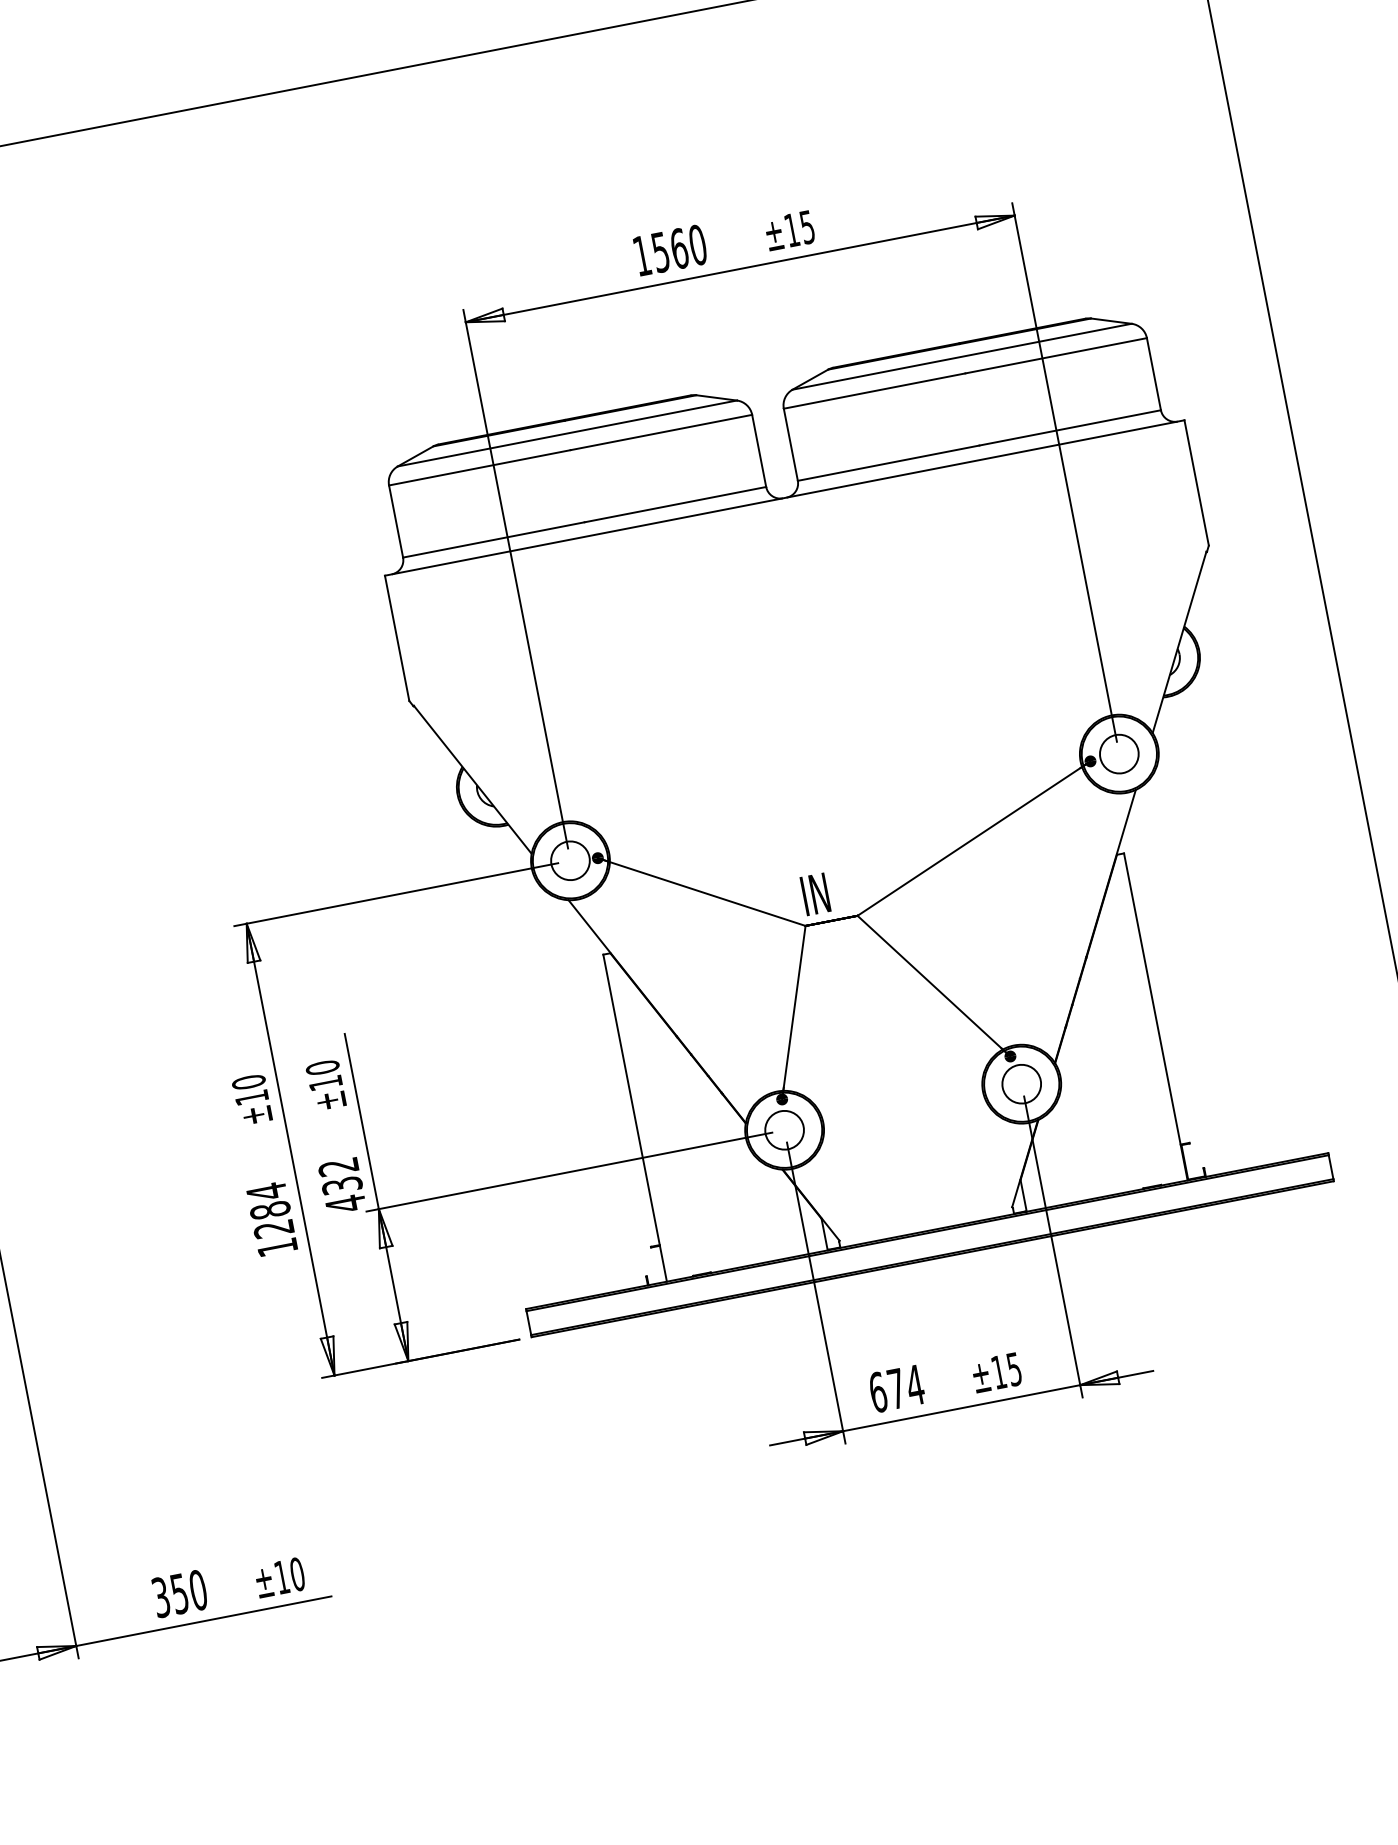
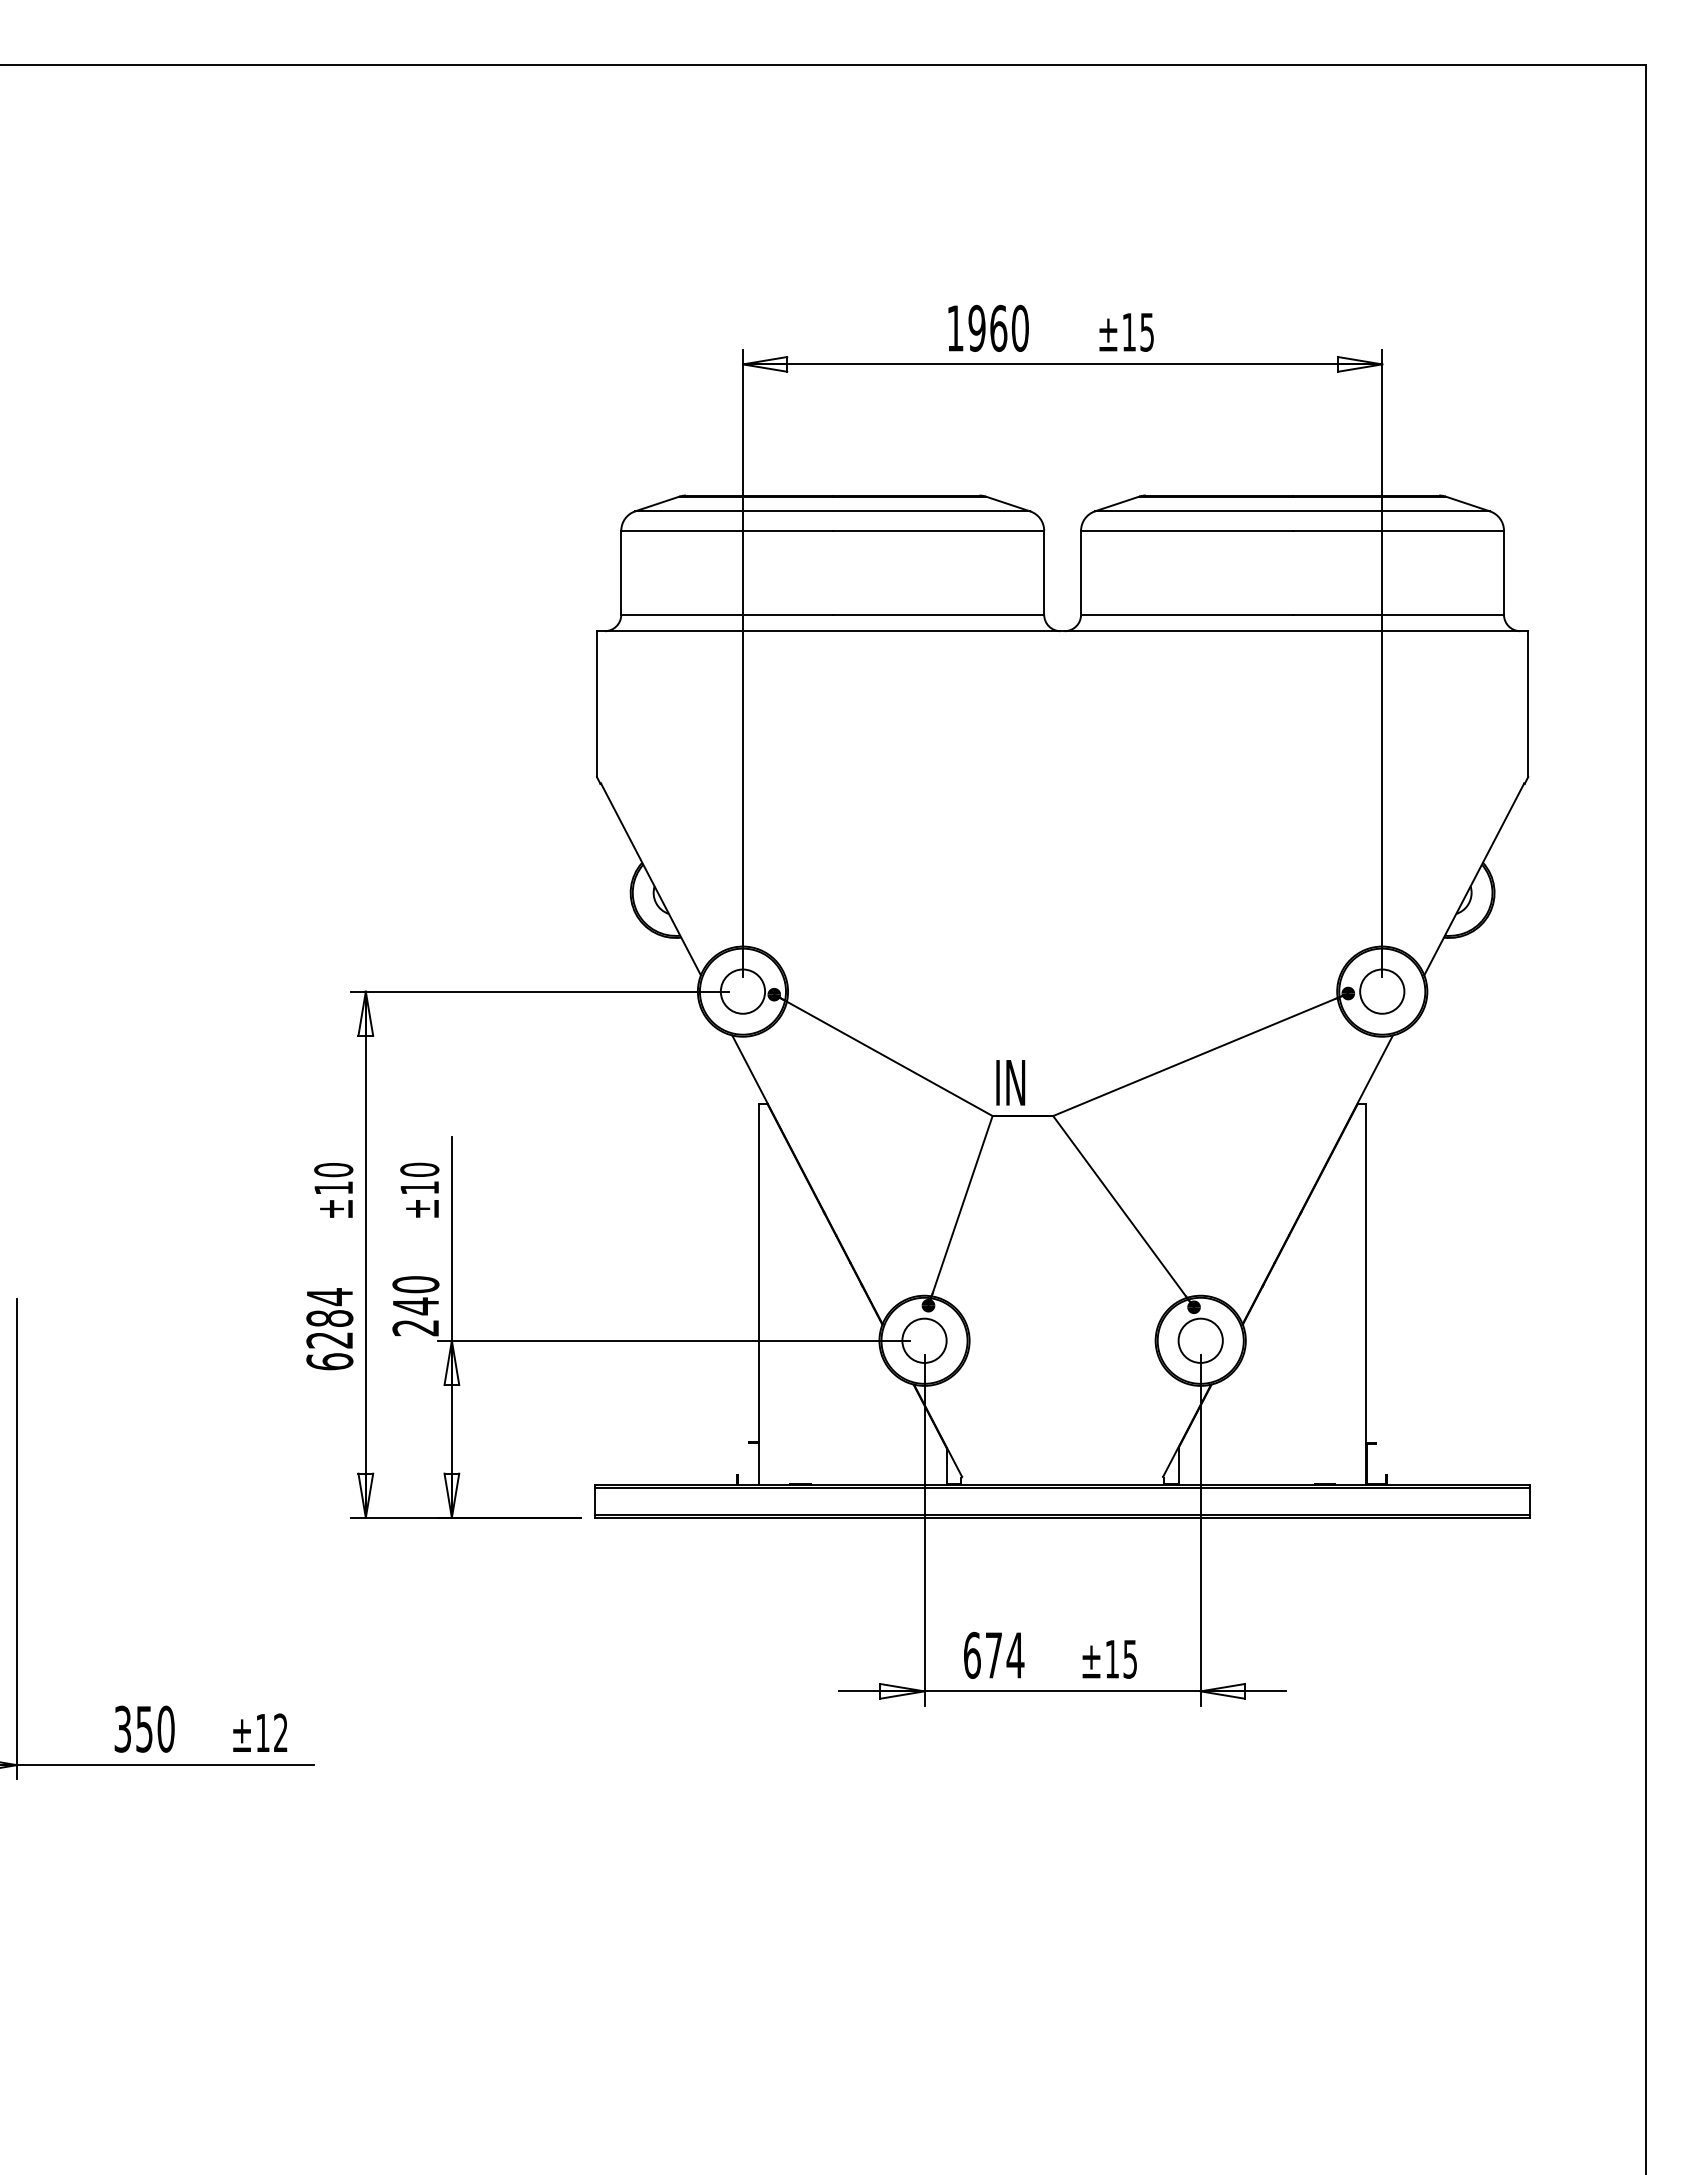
text: (660, 251) -> (976, 327), 1560 -> 1960
text: (341, 1185) -> (415, 1306), 432 -> 240
text: (277, 1247) -> (329, 1361), 1284 -> 6284
text: (297, 1574) -> (280, 1732), ±10 -> ±12

